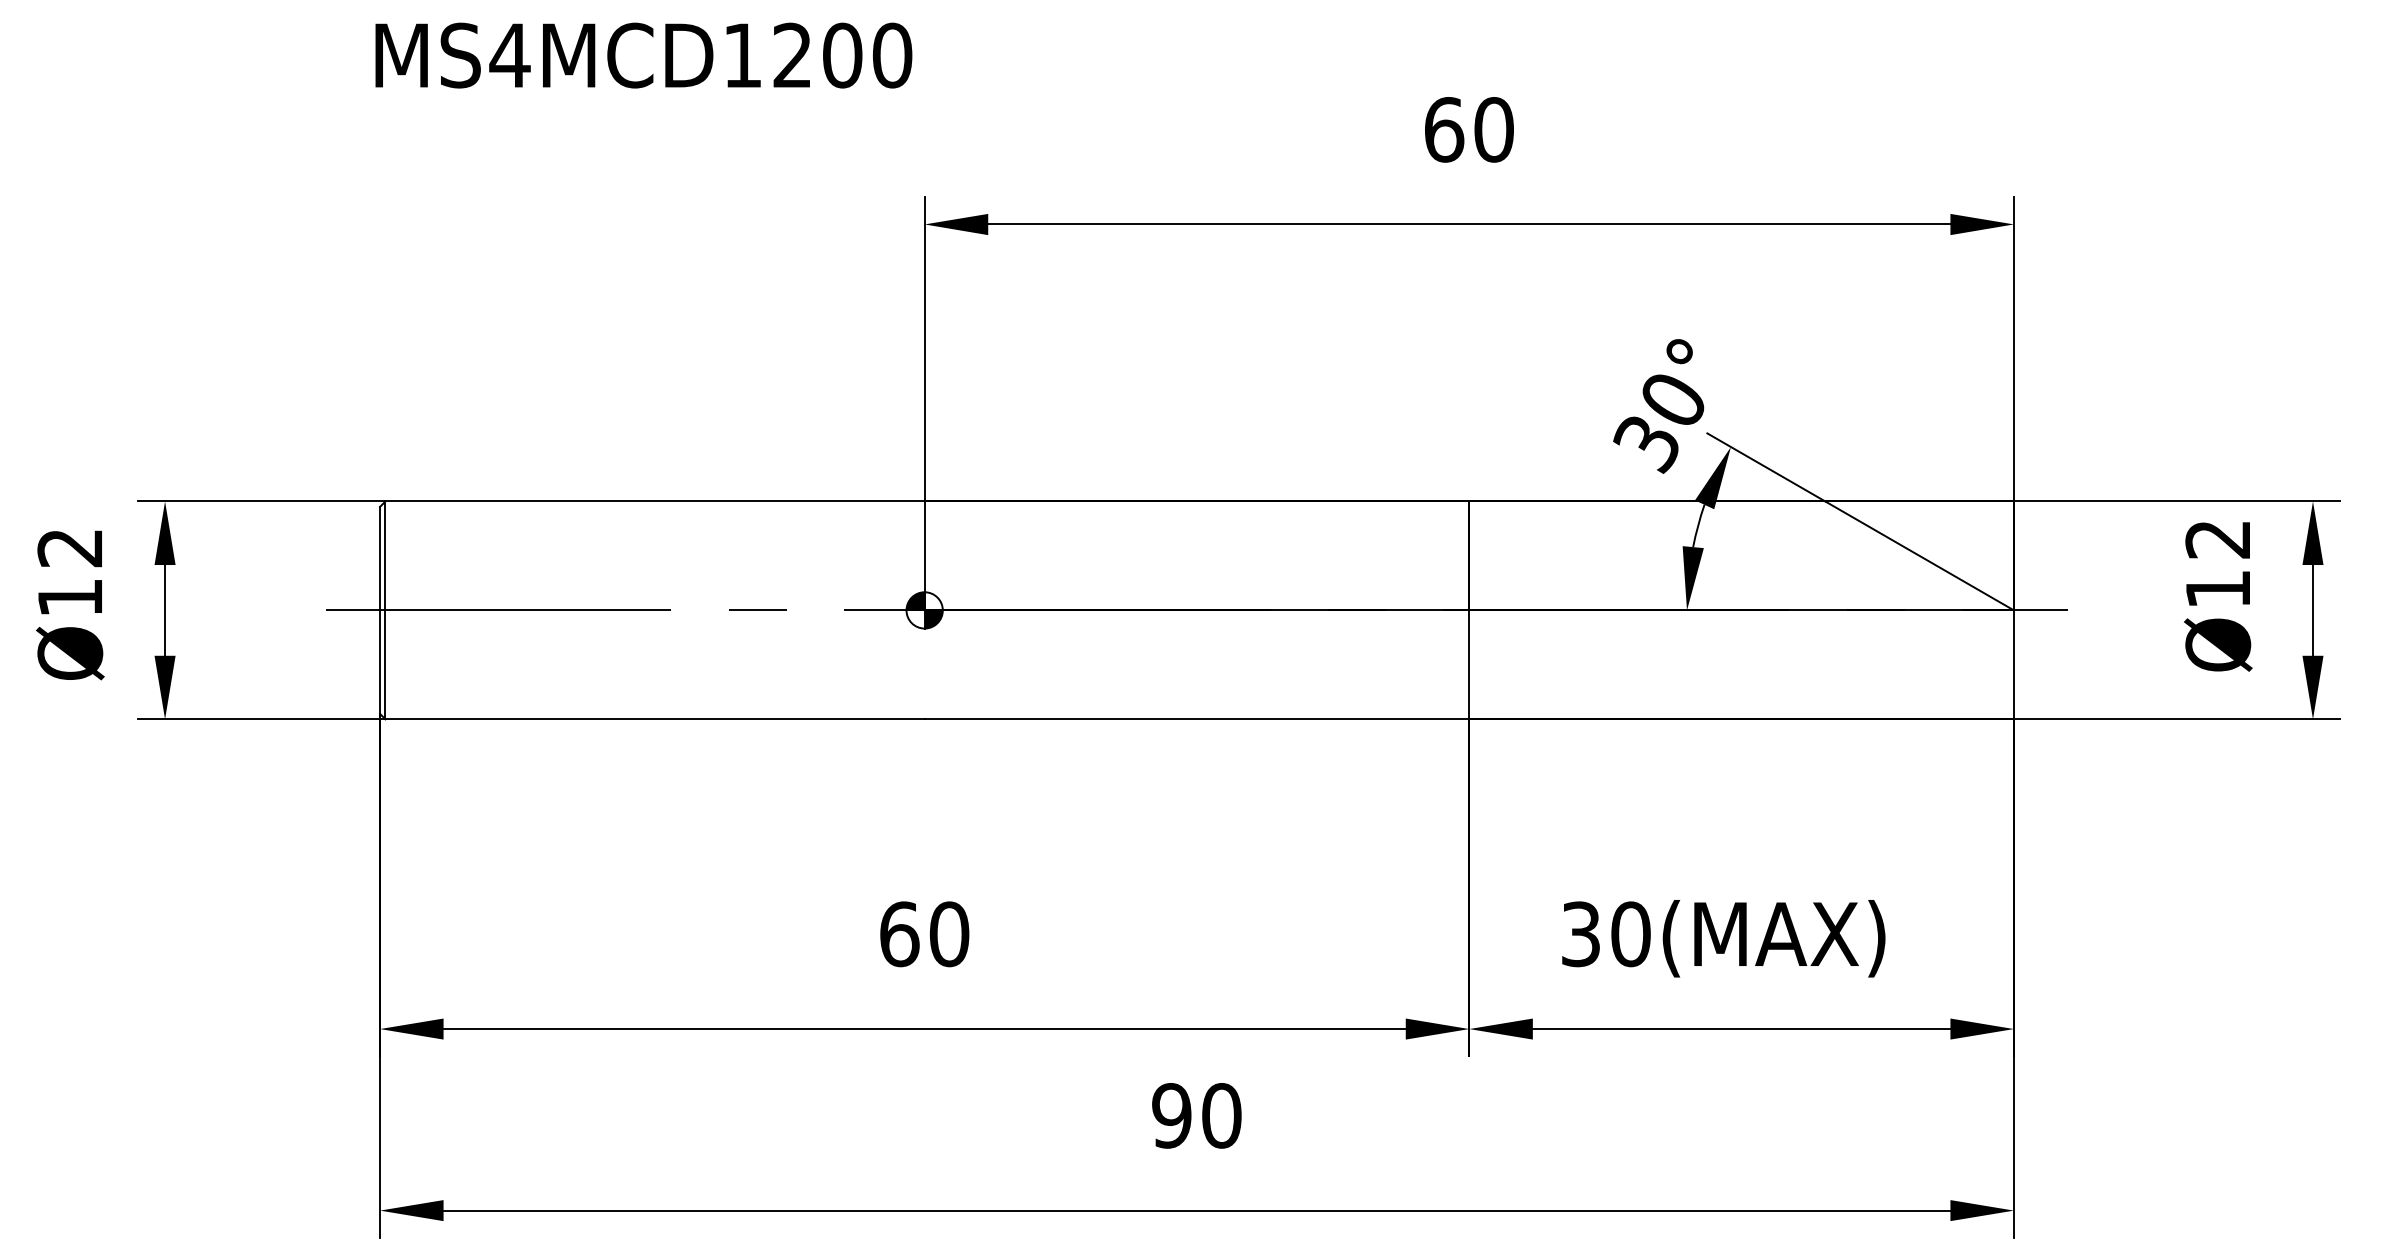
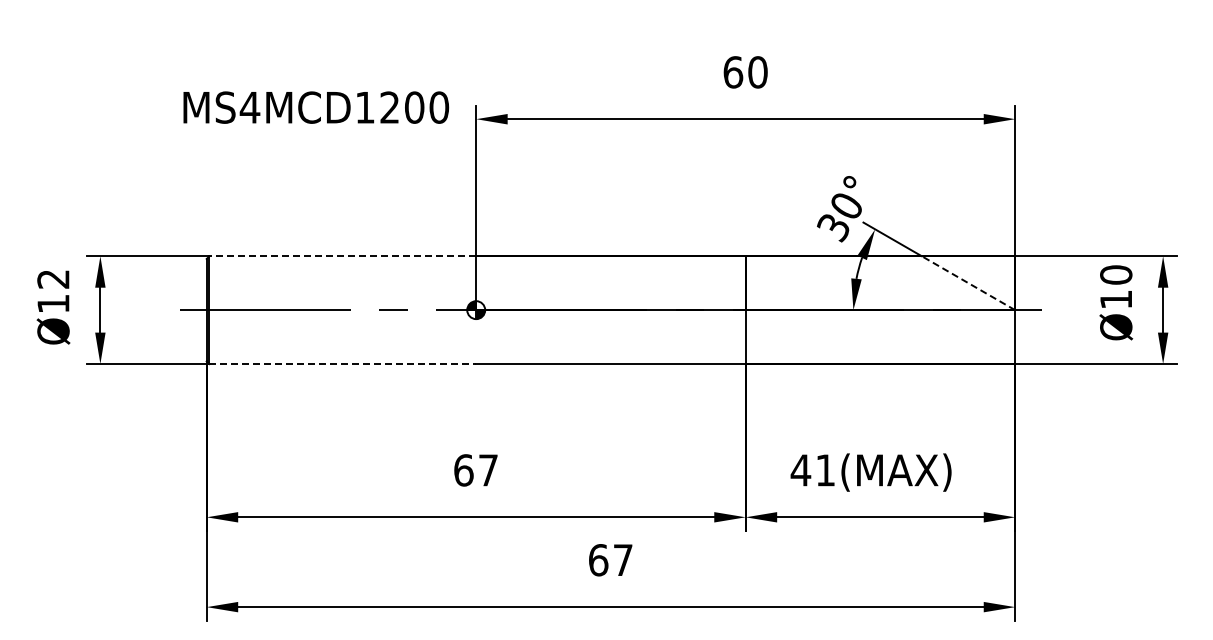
text: (644, 55) -> (316, 107), moved
line: (654, 501) -> (342, 256), solid -> dashed
text: (2218, 538) -> (1116, 274), Ø12 -> Ø10
line: (1919, 556) -> (968, 283), solid -> dashed
line: (656, 720) -> (343, 364), solid -> dashed
text: (949, 934) -> (488, 470), 60 -> 67
text: (1604, 934) -> (812, 470), 30(MAX) -> 41(MAX)
text: (1196, 1116) -> (610, 560), 90 -> 67

